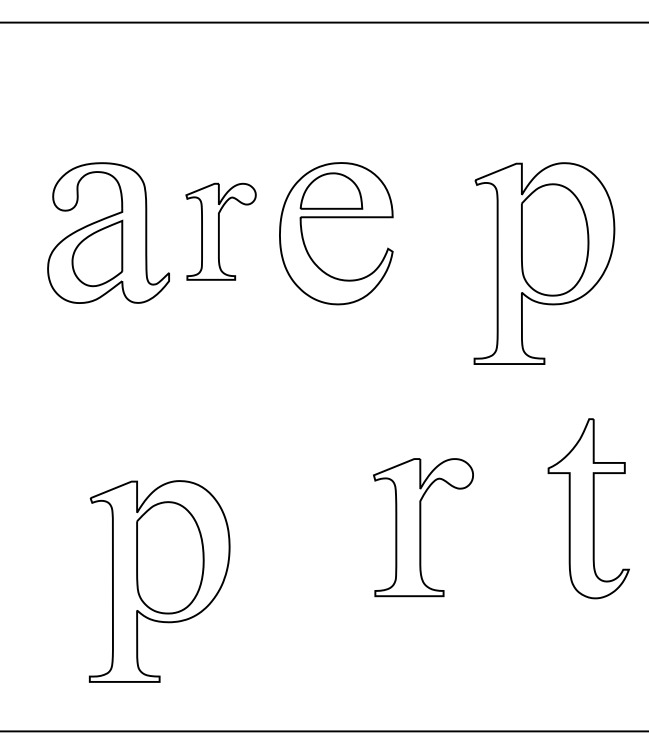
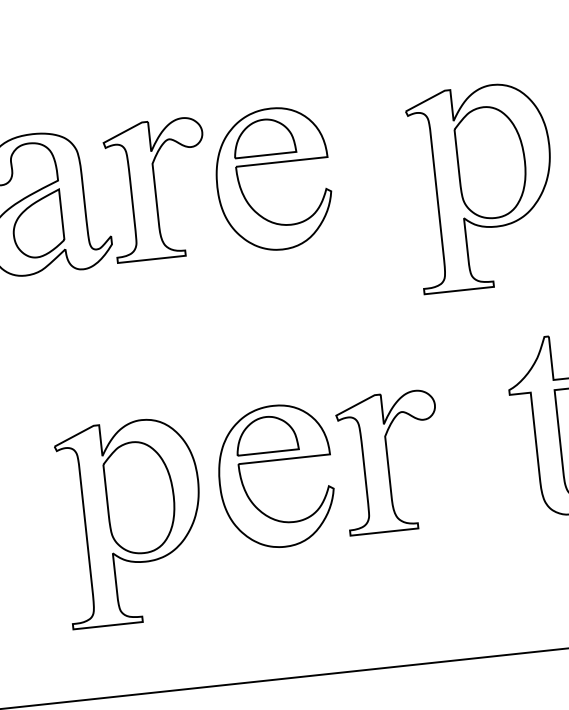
part: (220, 231) -> (157, 189), size x1.43
part: (307, 514) -> (274, 461), added
part: (159, 581) -> (132, 522), moved

